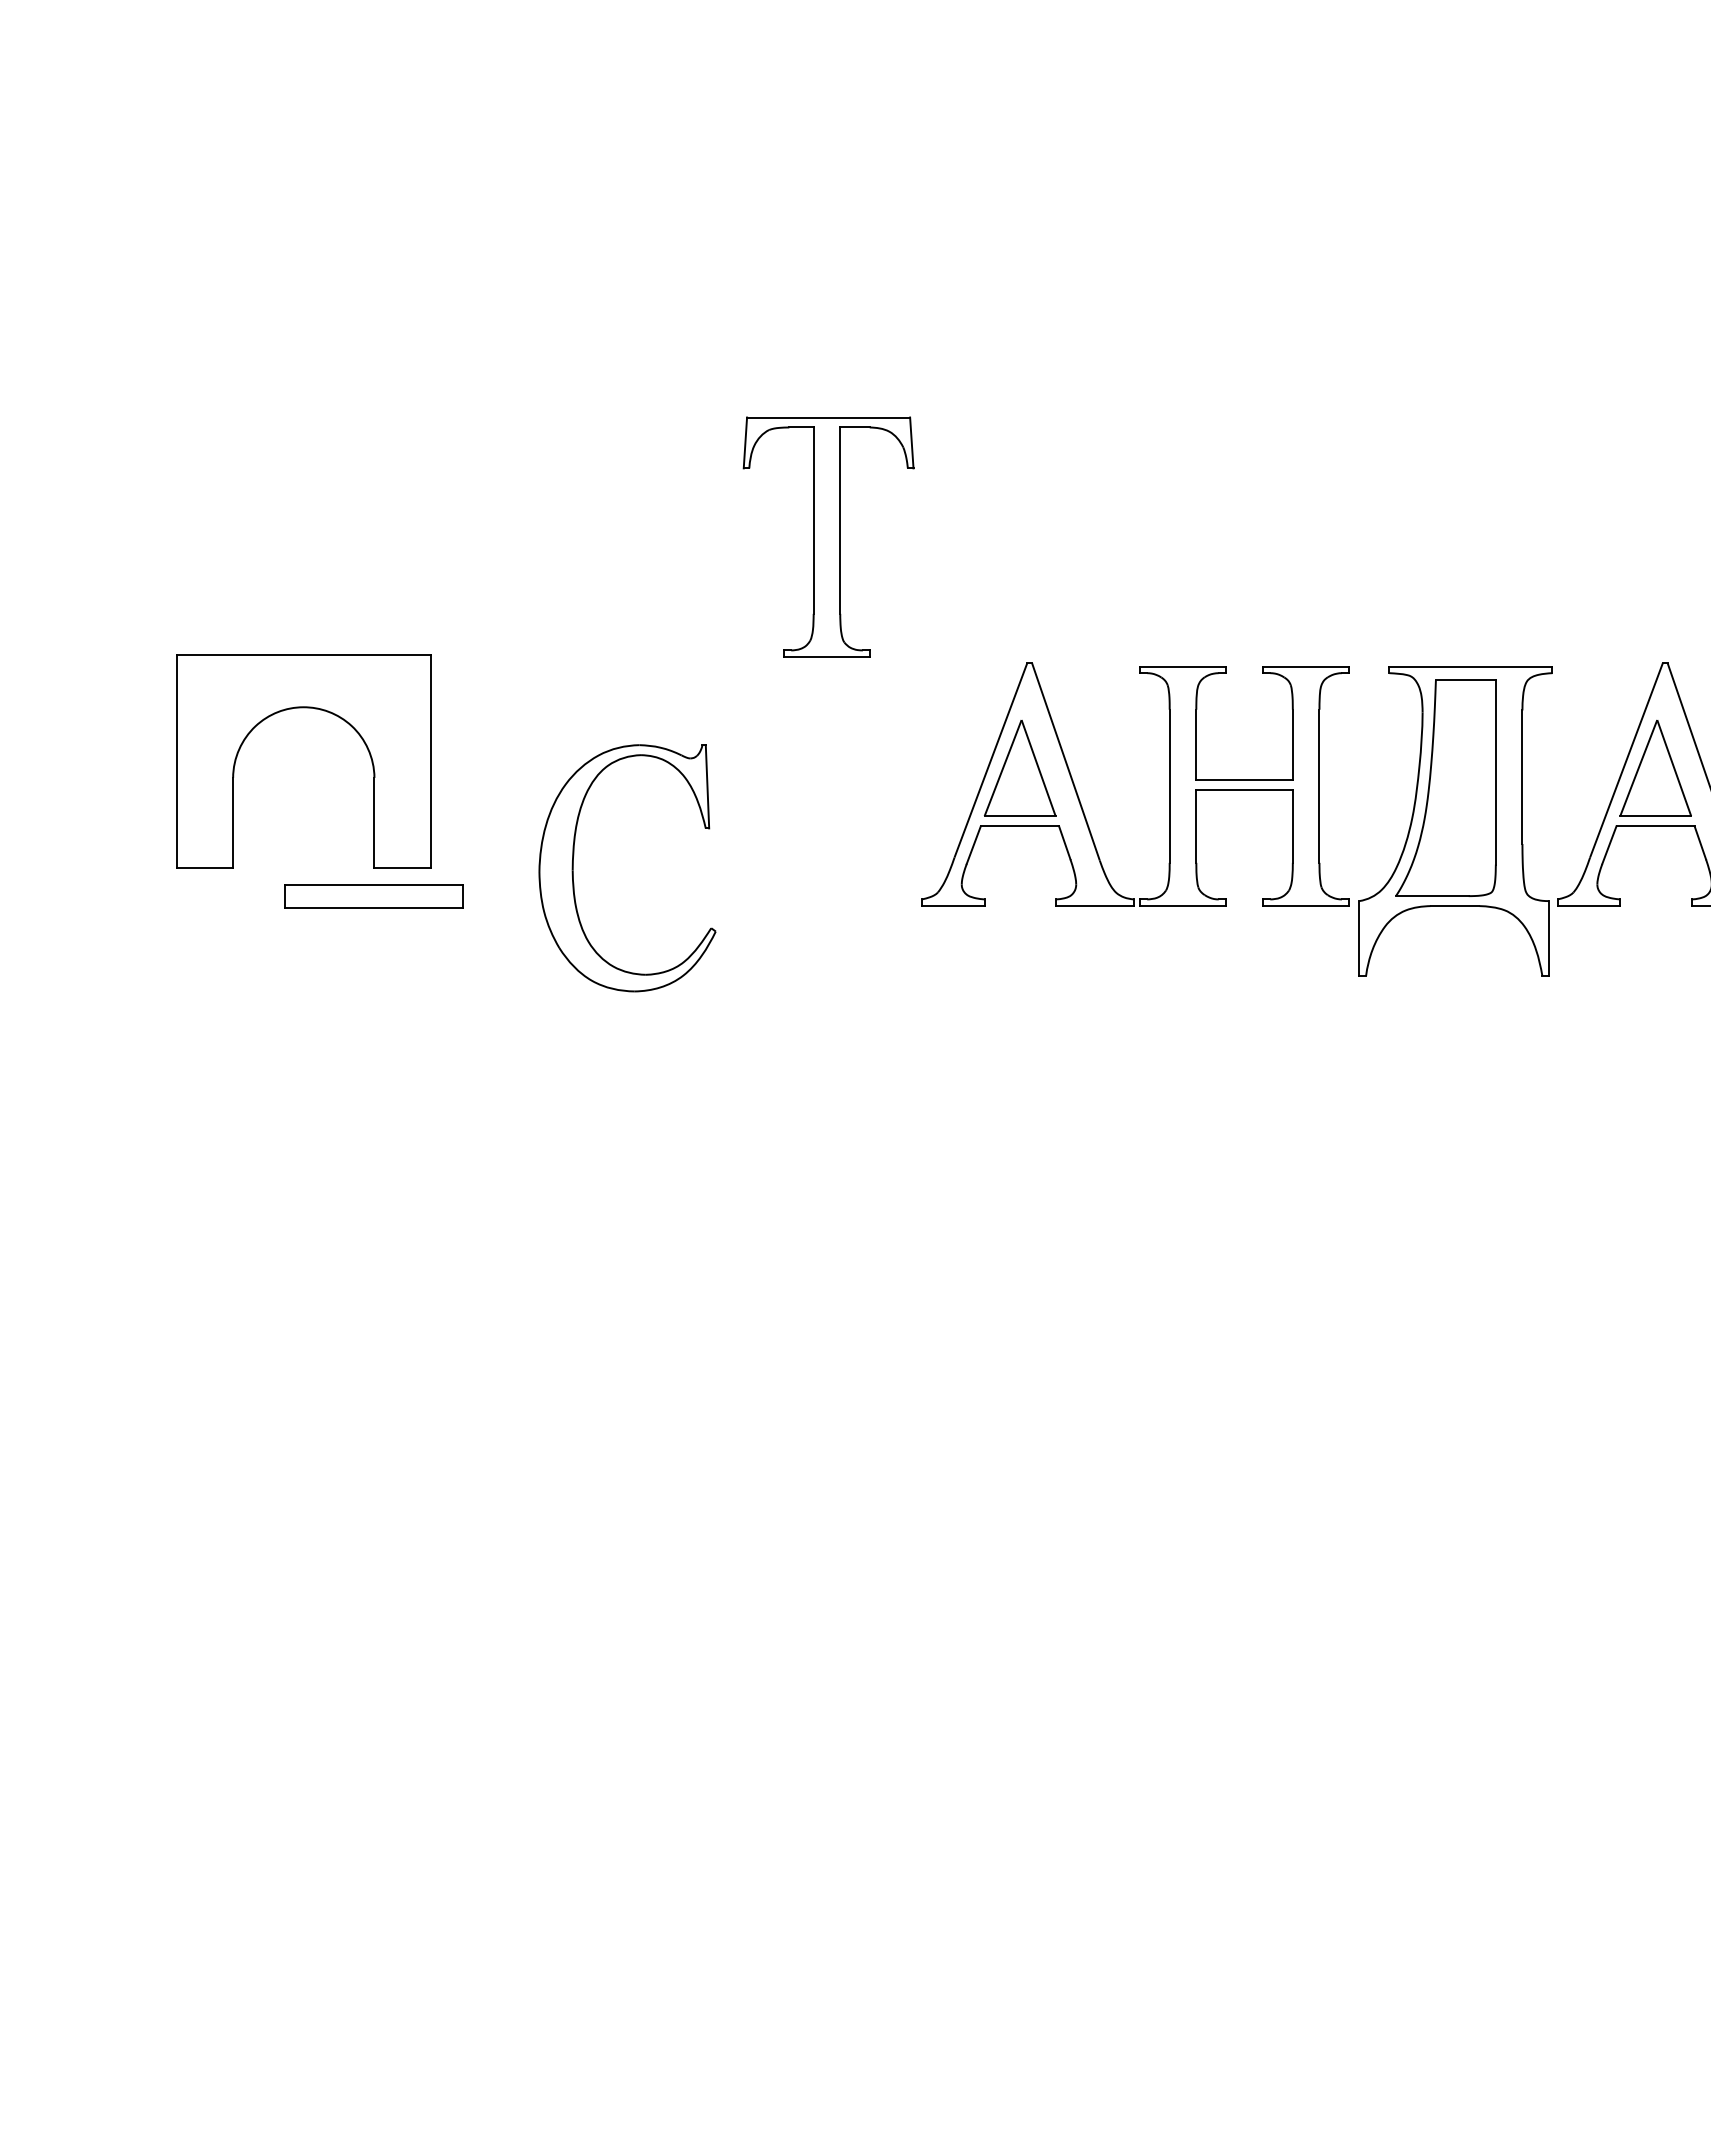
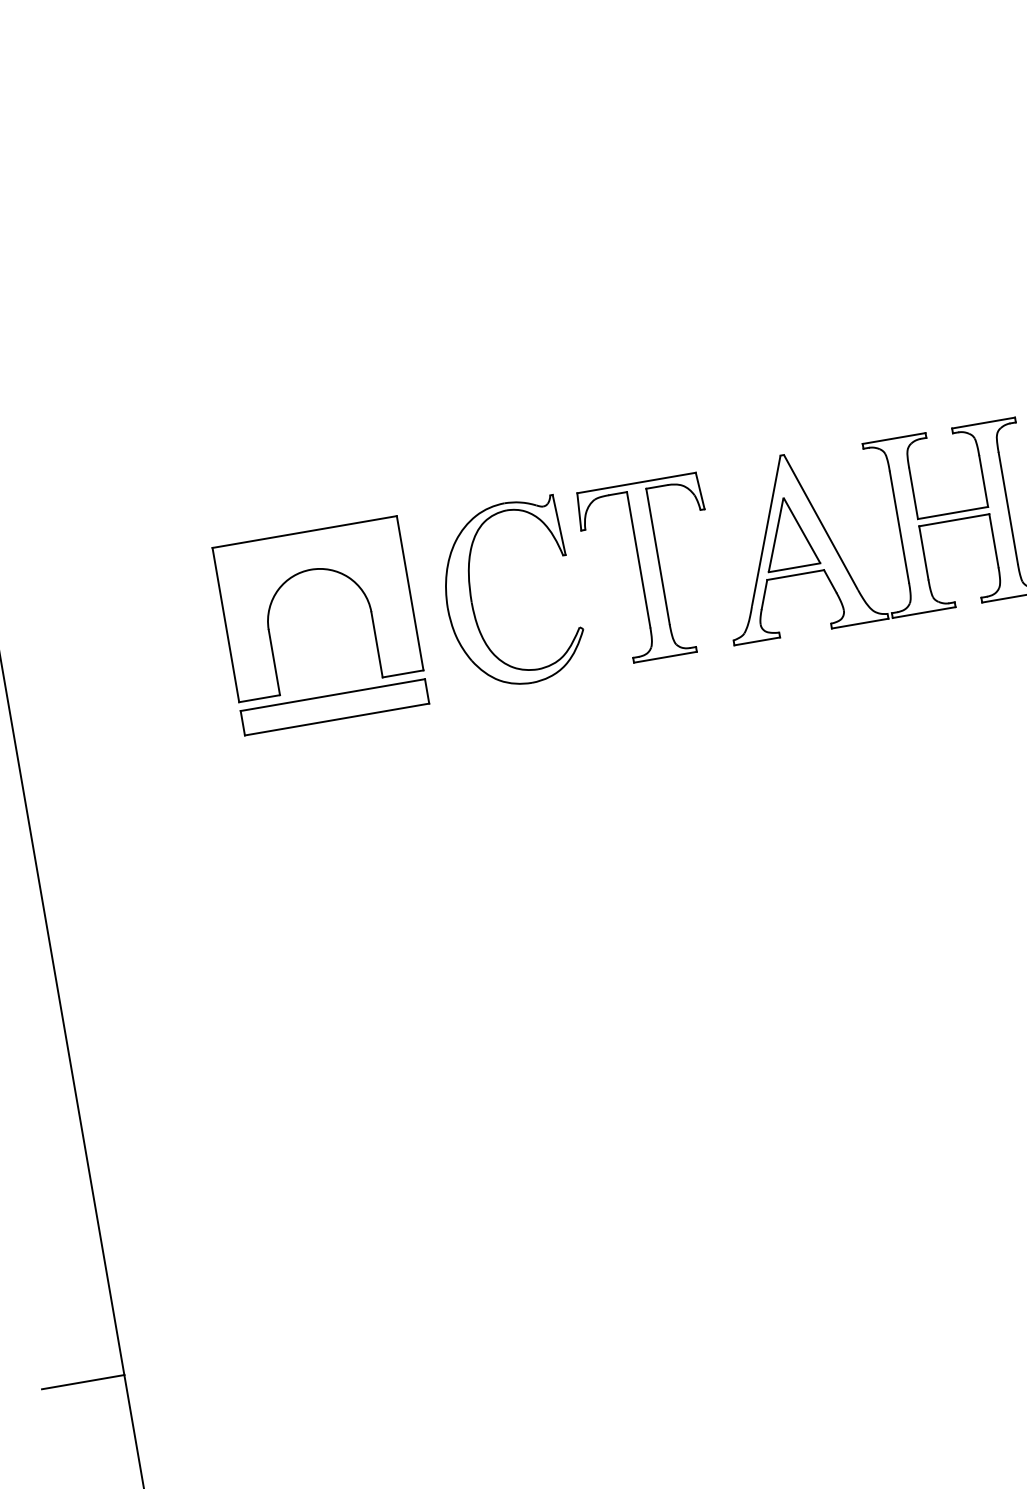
part: (828, 536) -> (651, 569), moved
part: (303, 708) -> (311, 570), moved
part: (573, 868) -> (472, 601), moved
part: (373, 896) -> (334, 707), size x1.43

